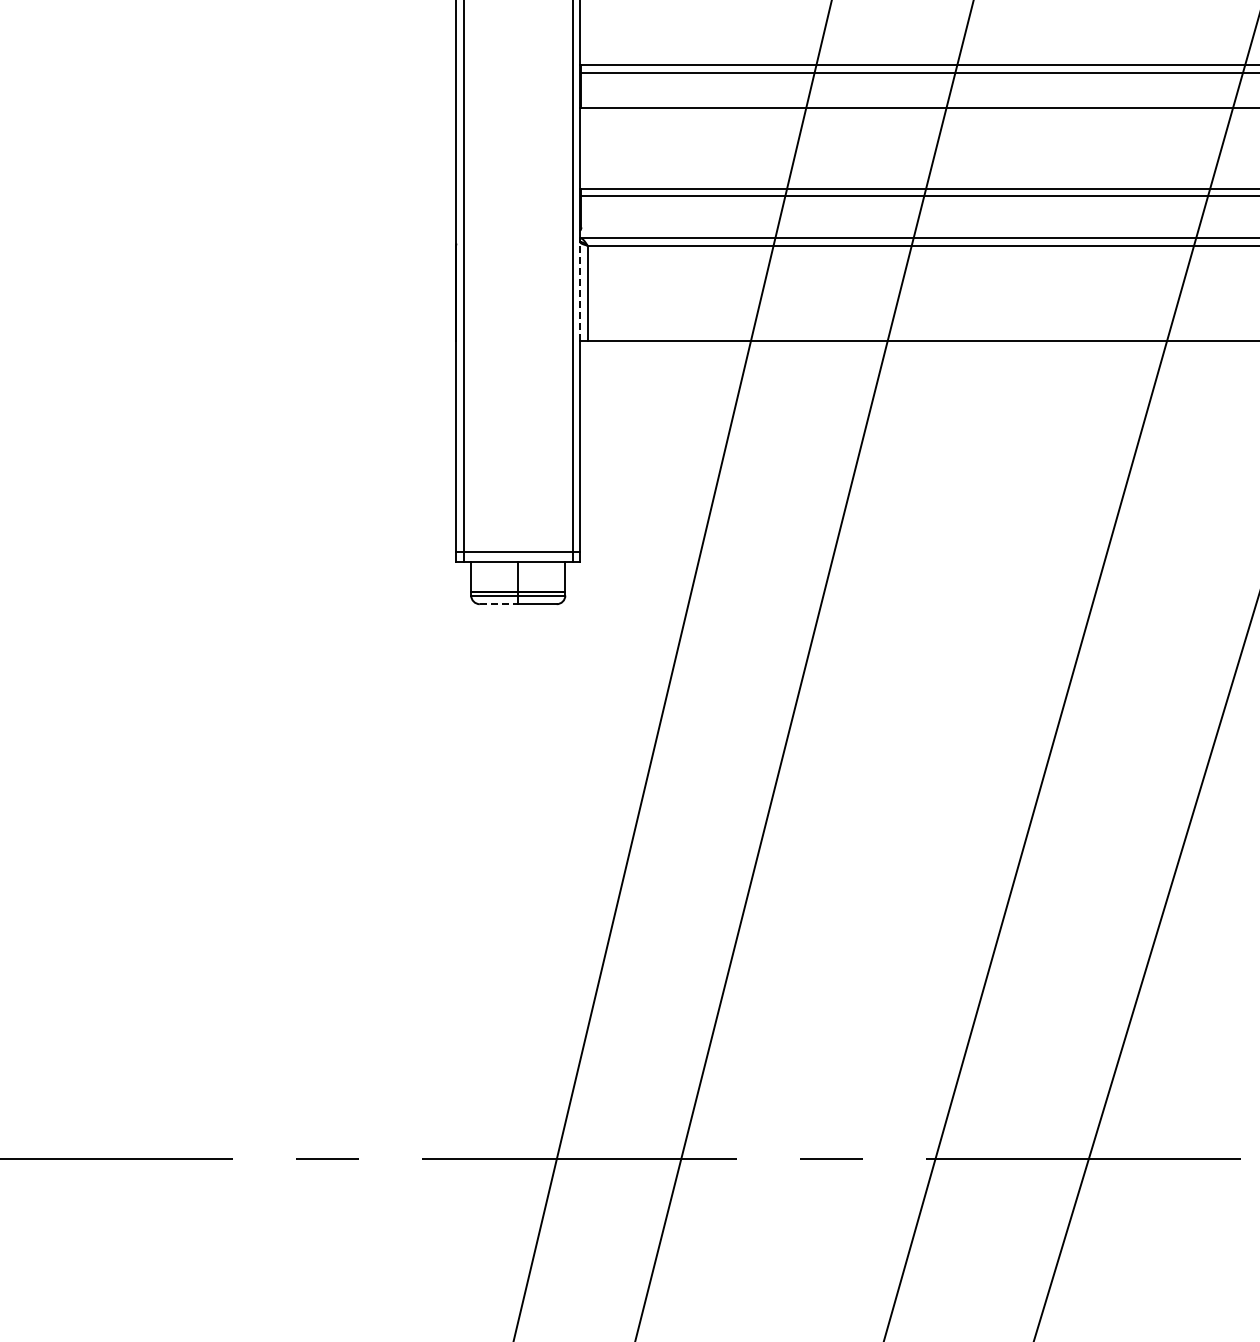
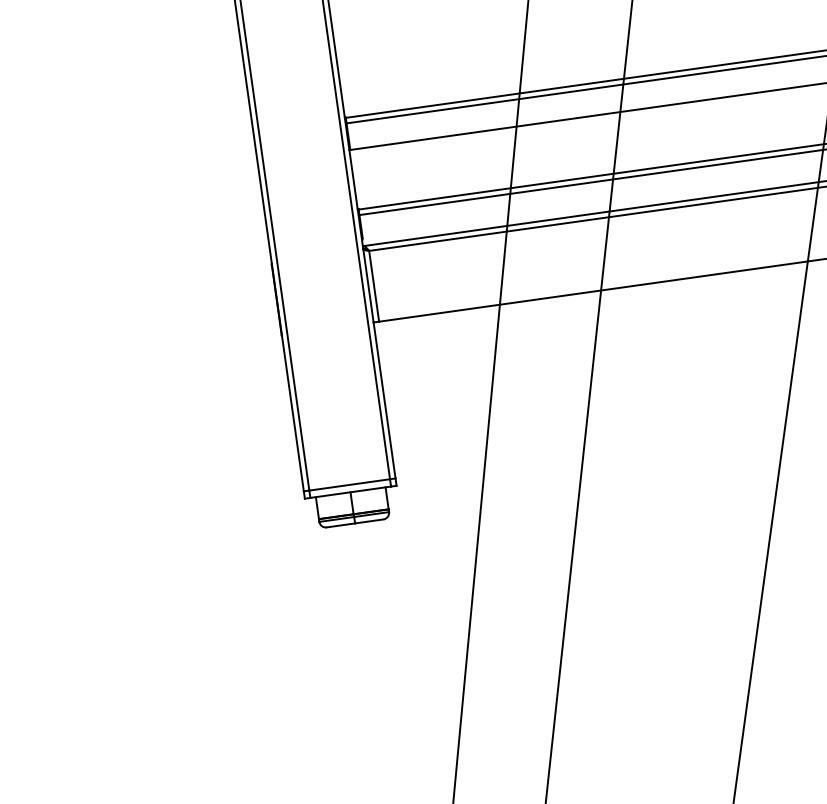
line: (580, 291) -> (368, 285), dashed -> solid
line: (499, 604) -> (341, 525), dashed -> solid

